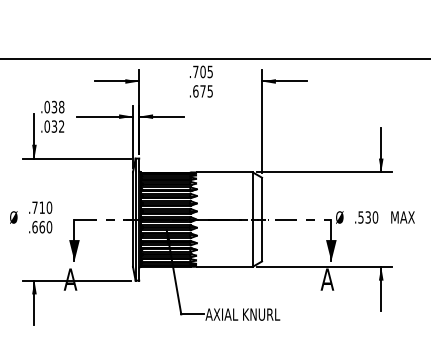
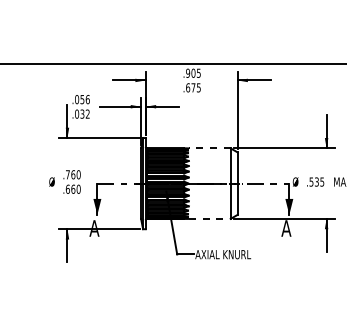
text: (196, 70) -> (188, 72), .705 -> .905
text: (57, 106) -> (84, 99), .038 -> .056
line: (224, 172) -> (209, 148), solid -> dashed
text: (42, 207) -> (73, 174), .710 -> .760
text: (375, 216) -> (322, 181), .530 -> .535
line: (224, 266) -> (209, 218), solid -> dashed

